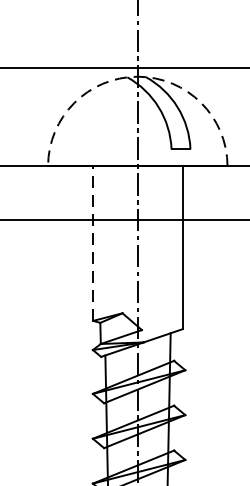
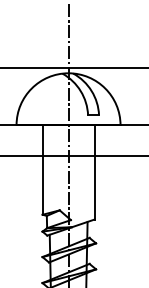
arc: (137, 77) -> (68, 73), dashed -> solid
line: (92, 244) -> (42, 170), dashed -> solid

